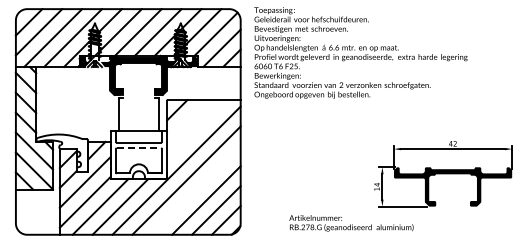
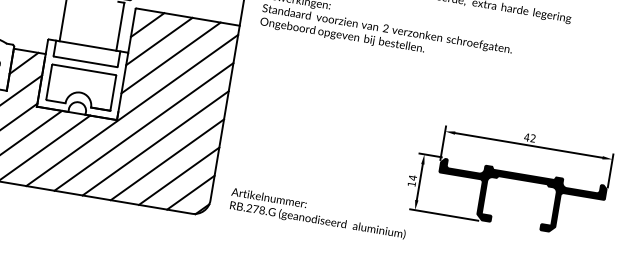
line: (187, 120) -> (159, 42), added
line: (197, 130) -> (171, 58), added
line: (139, 148) -> (84, 70), dashed -> solid
line: (196, 190) -> (155, 143), added
text: (351, 223) -> (318, 214), moved

